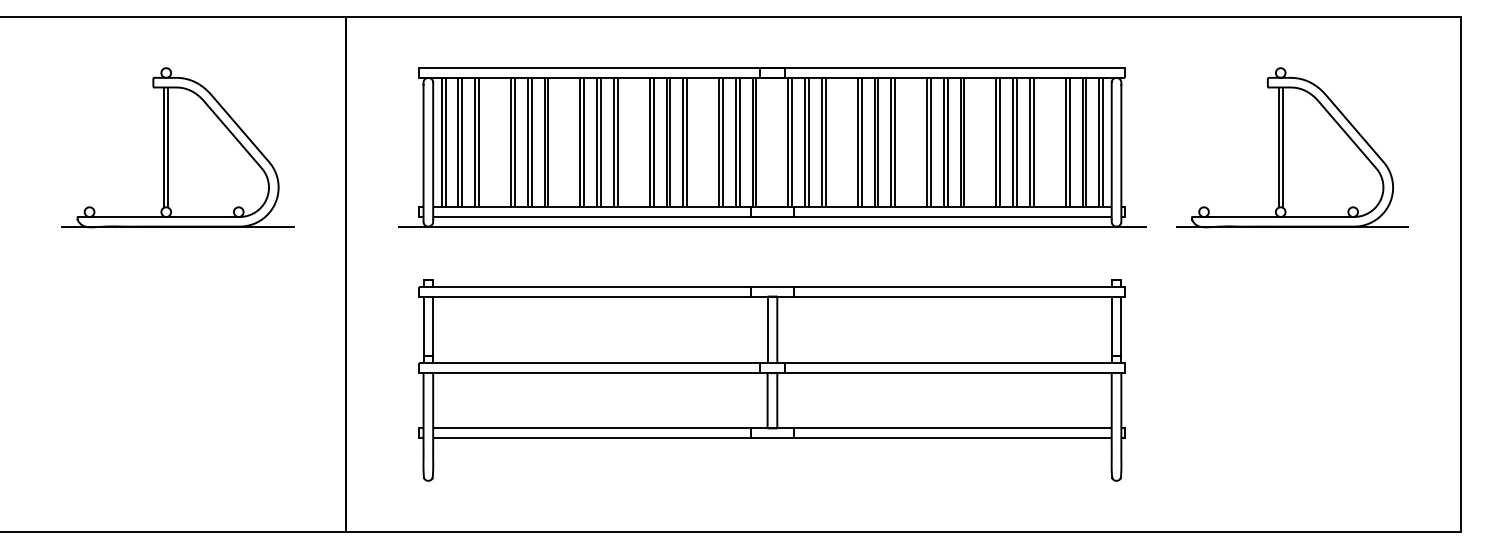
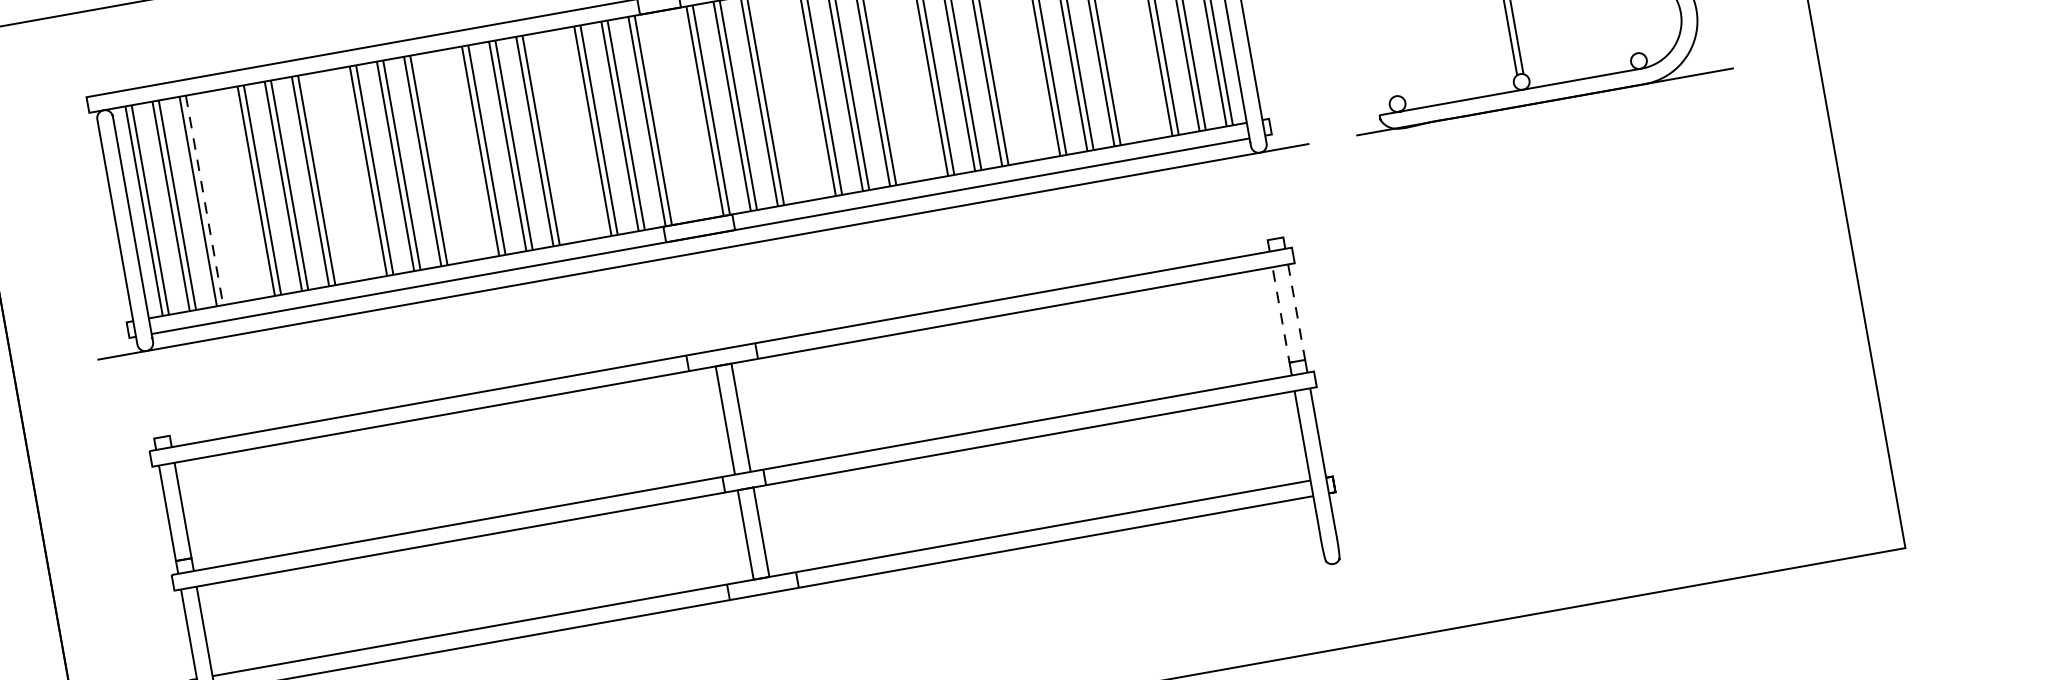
line: (479, 142) -> (205, 200), solid -> dashed
line: (1116, 355) -> (1297, 361), solid -> dashed

